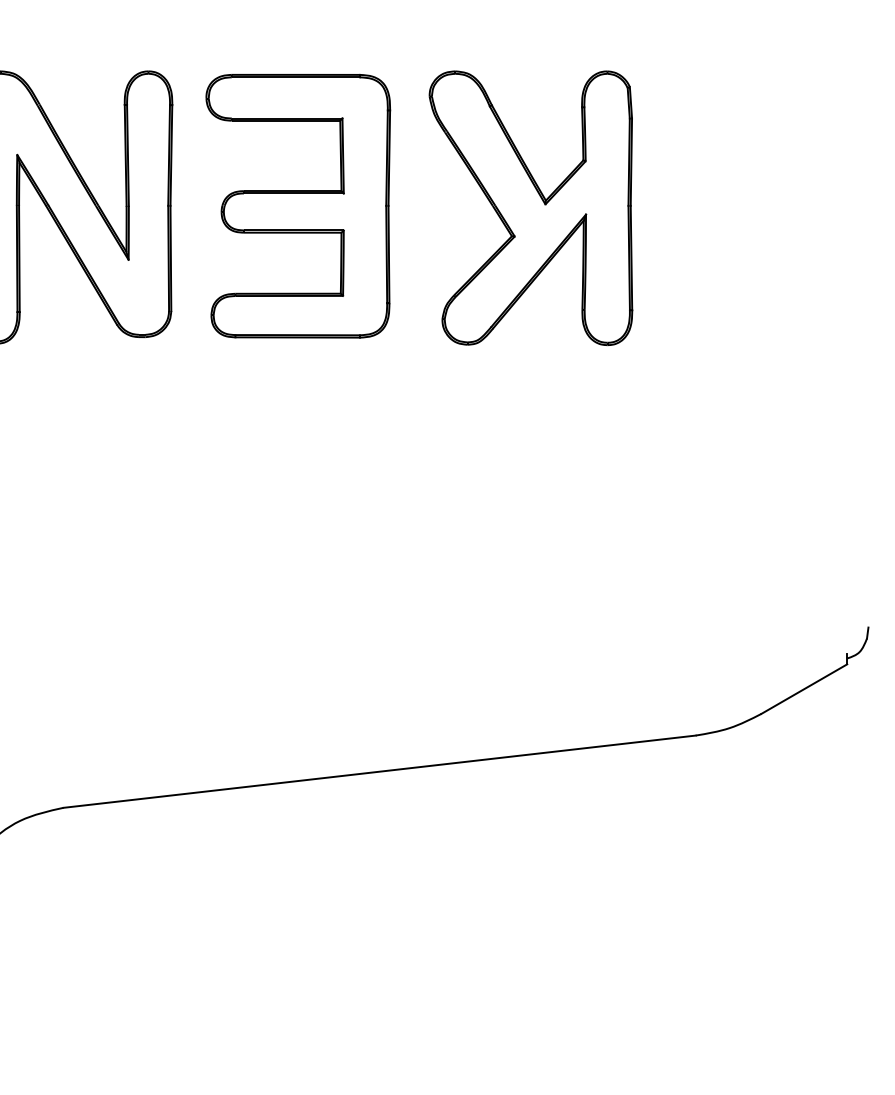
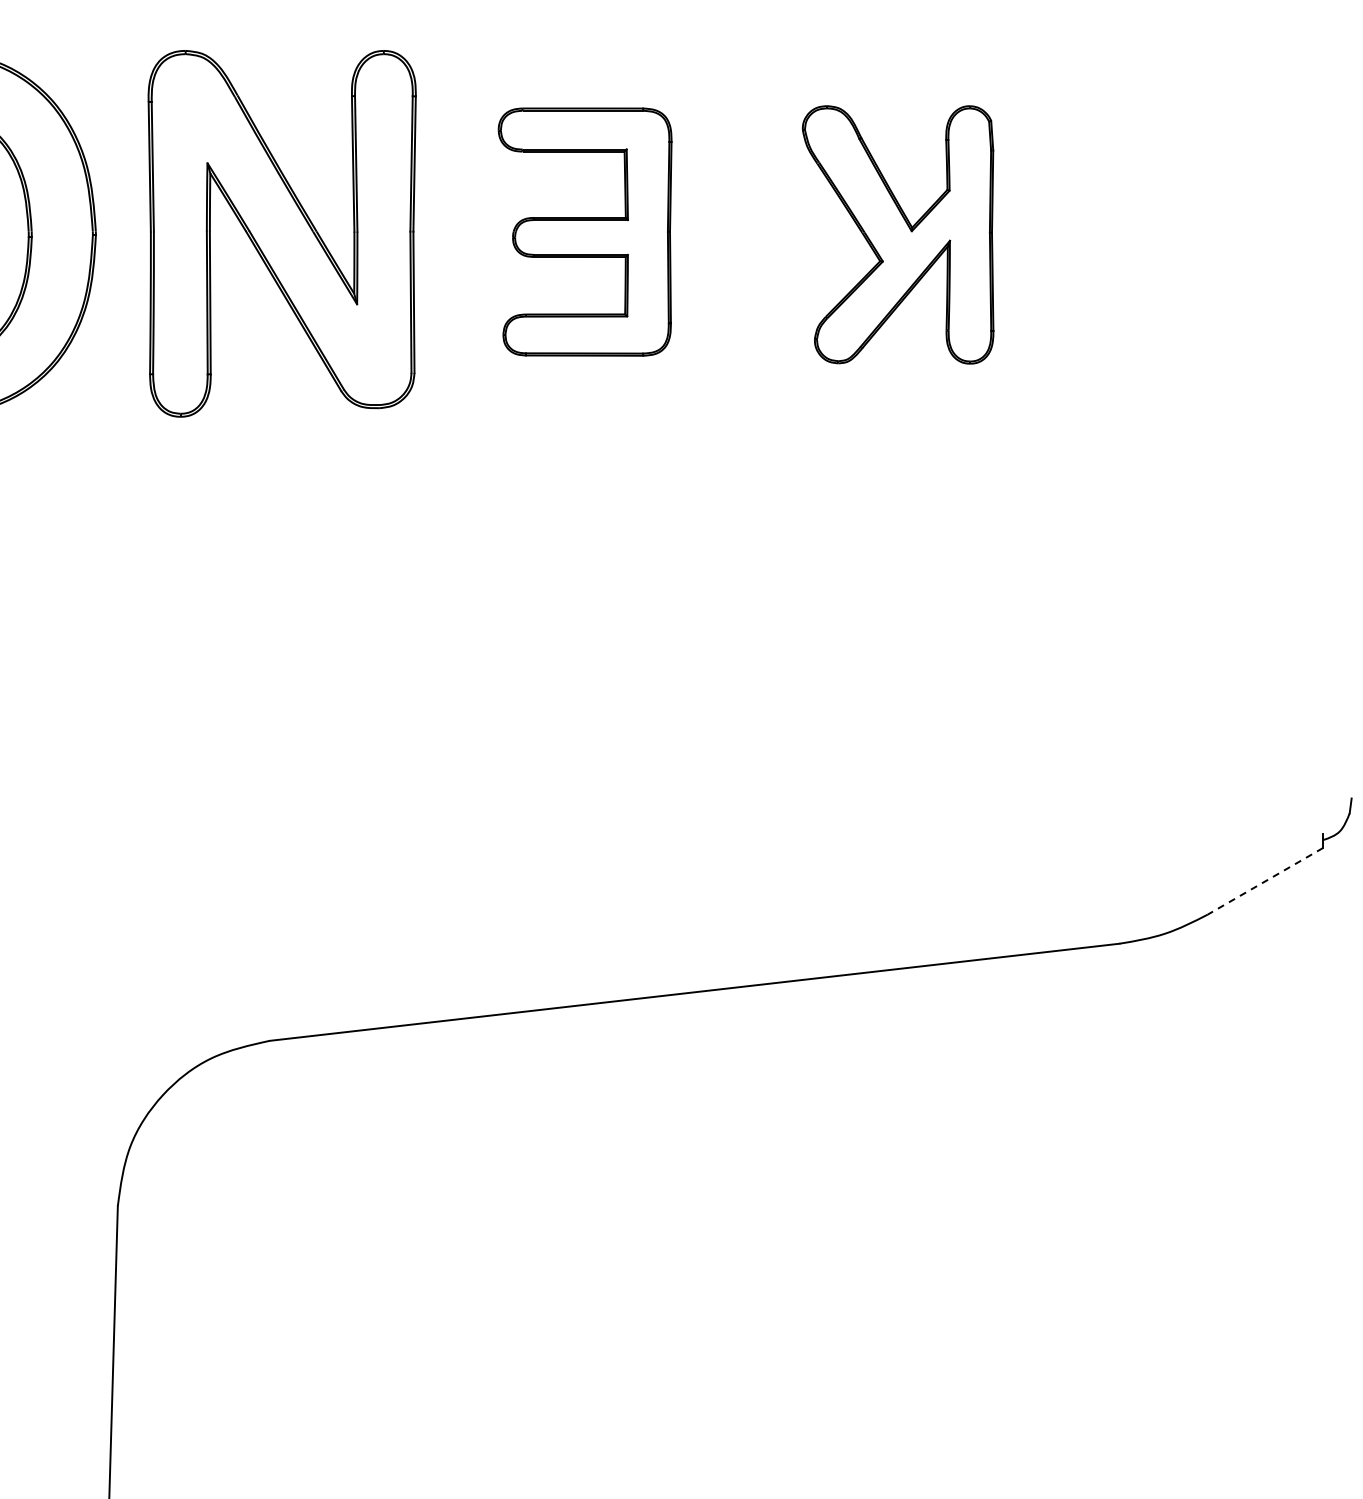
part: (297, 205) -> (584, 231), size x0.7
part: (531, 207) -> (898, 234), size x0.7
line: (804, 689) -> (1265, 881), solid -> dashed

